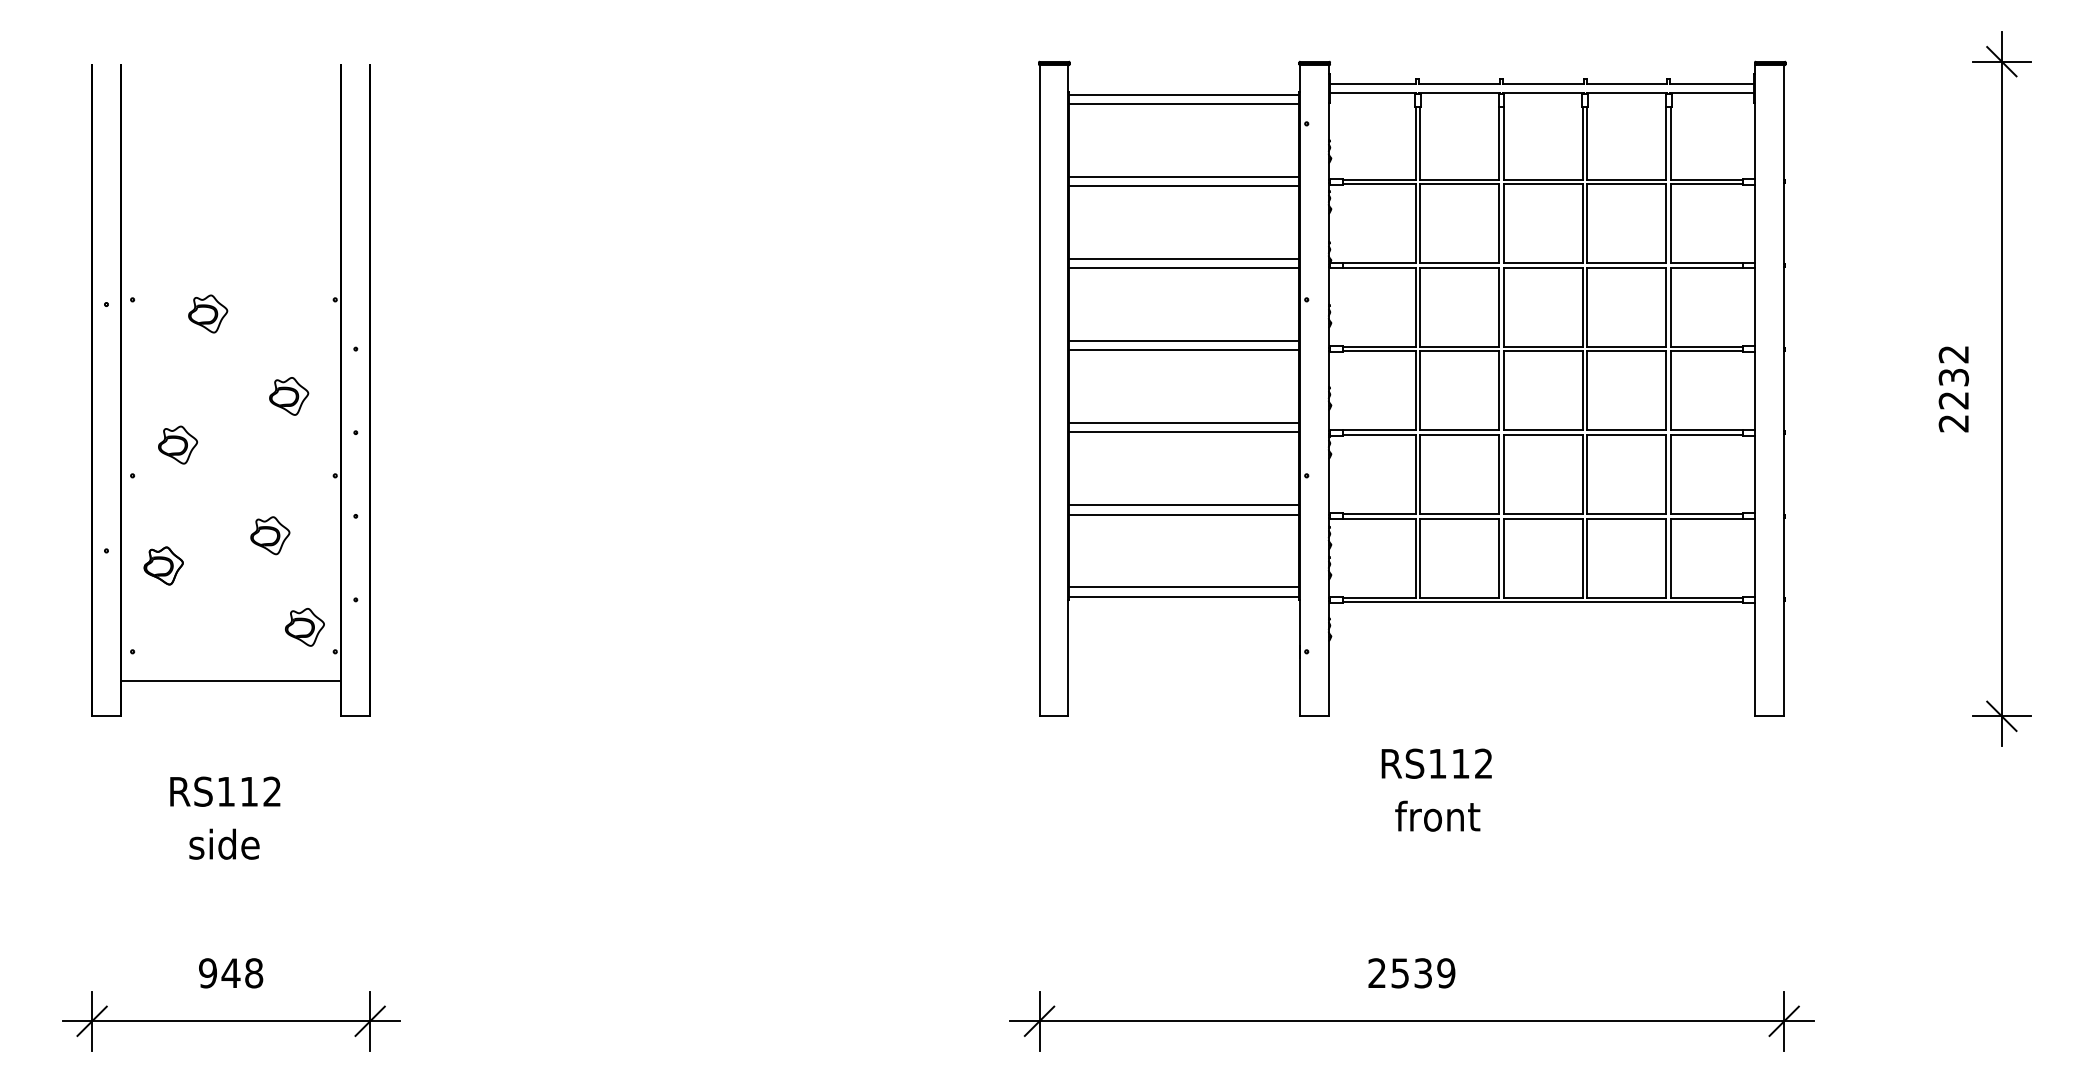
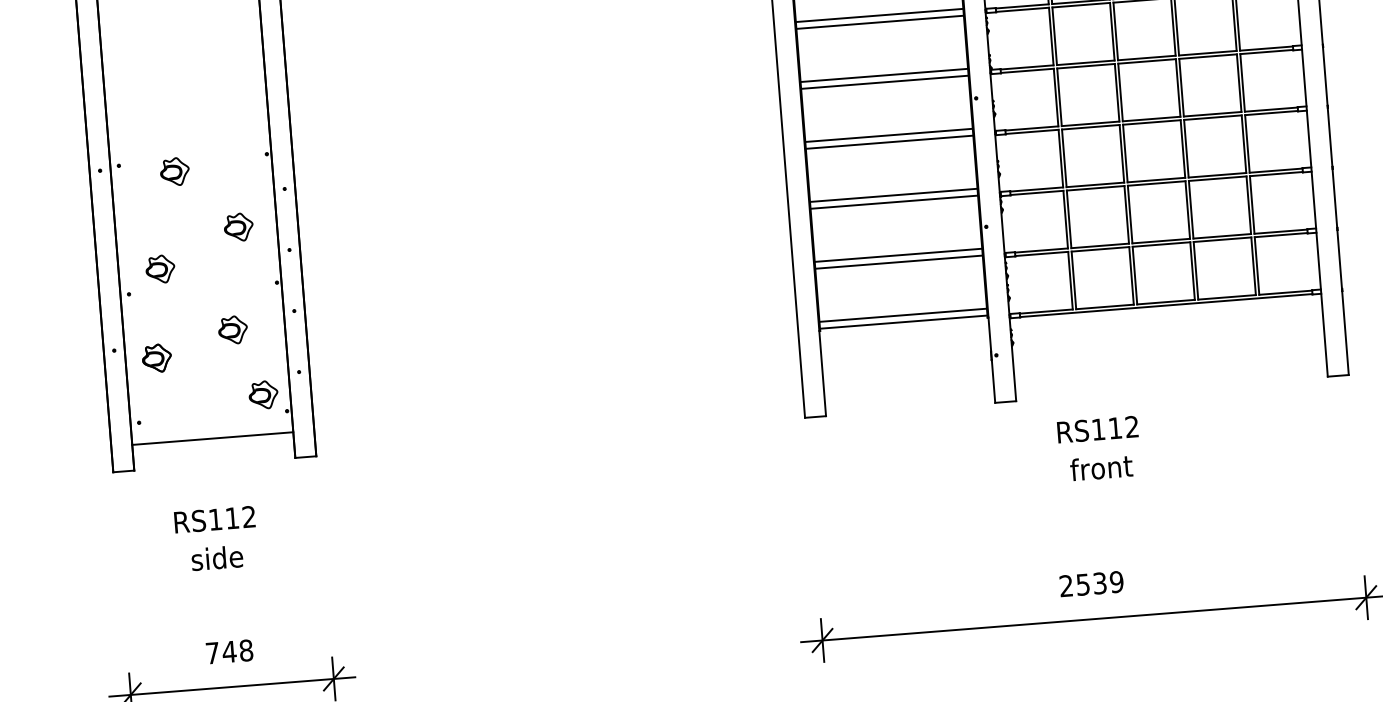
text: (208, 973) -> (213, 653), 948 -> 748

